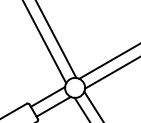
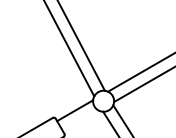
line: (54, 106) -> (81, 120), removed

